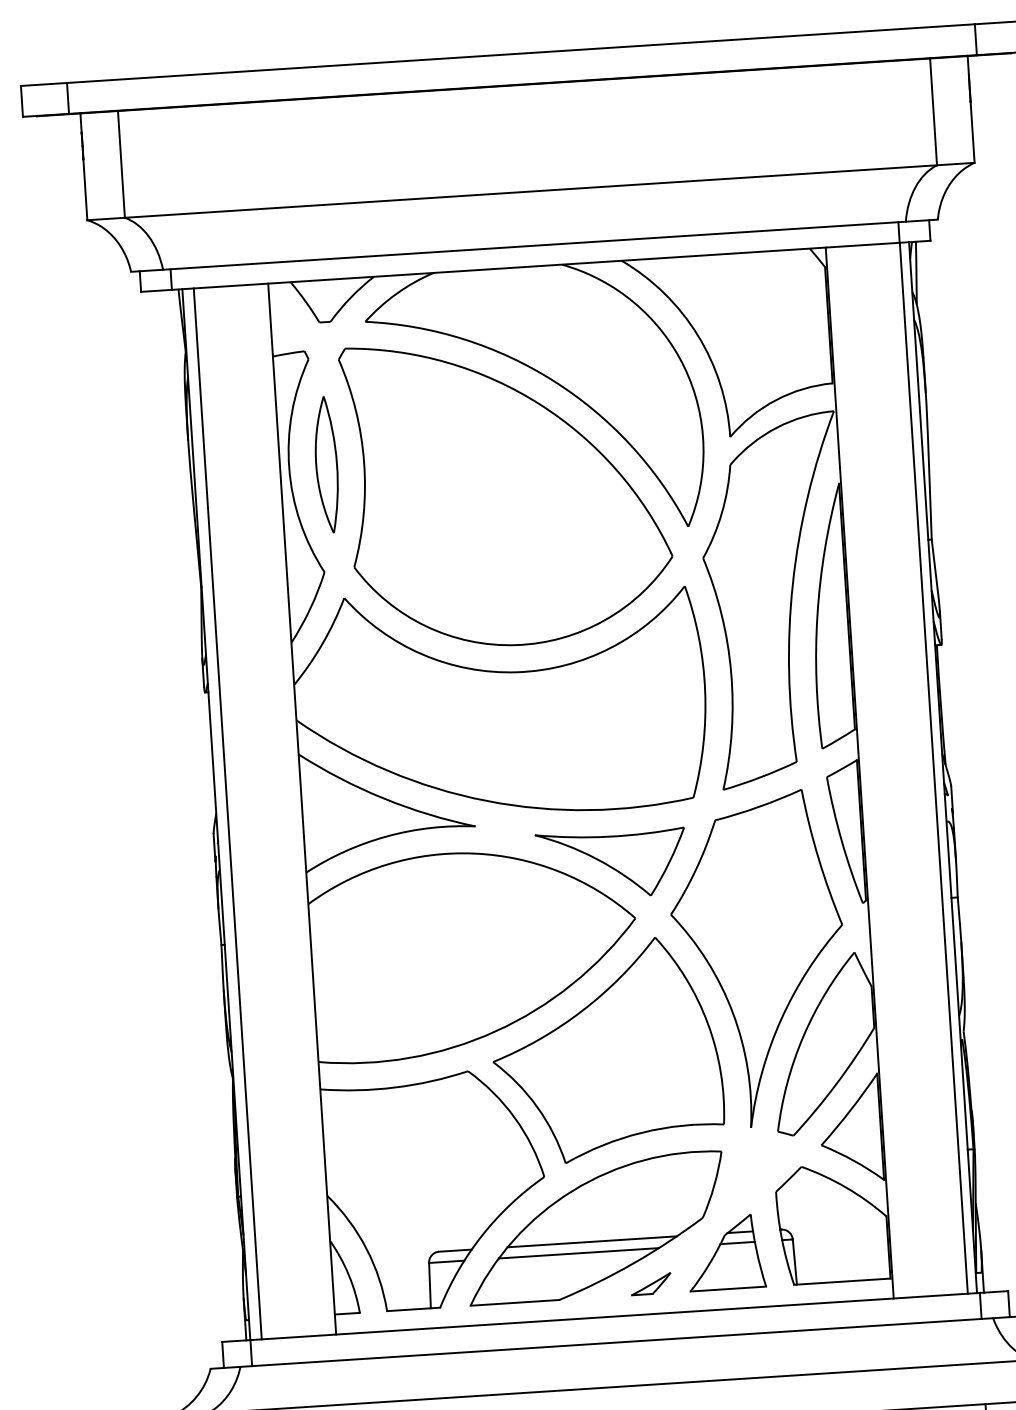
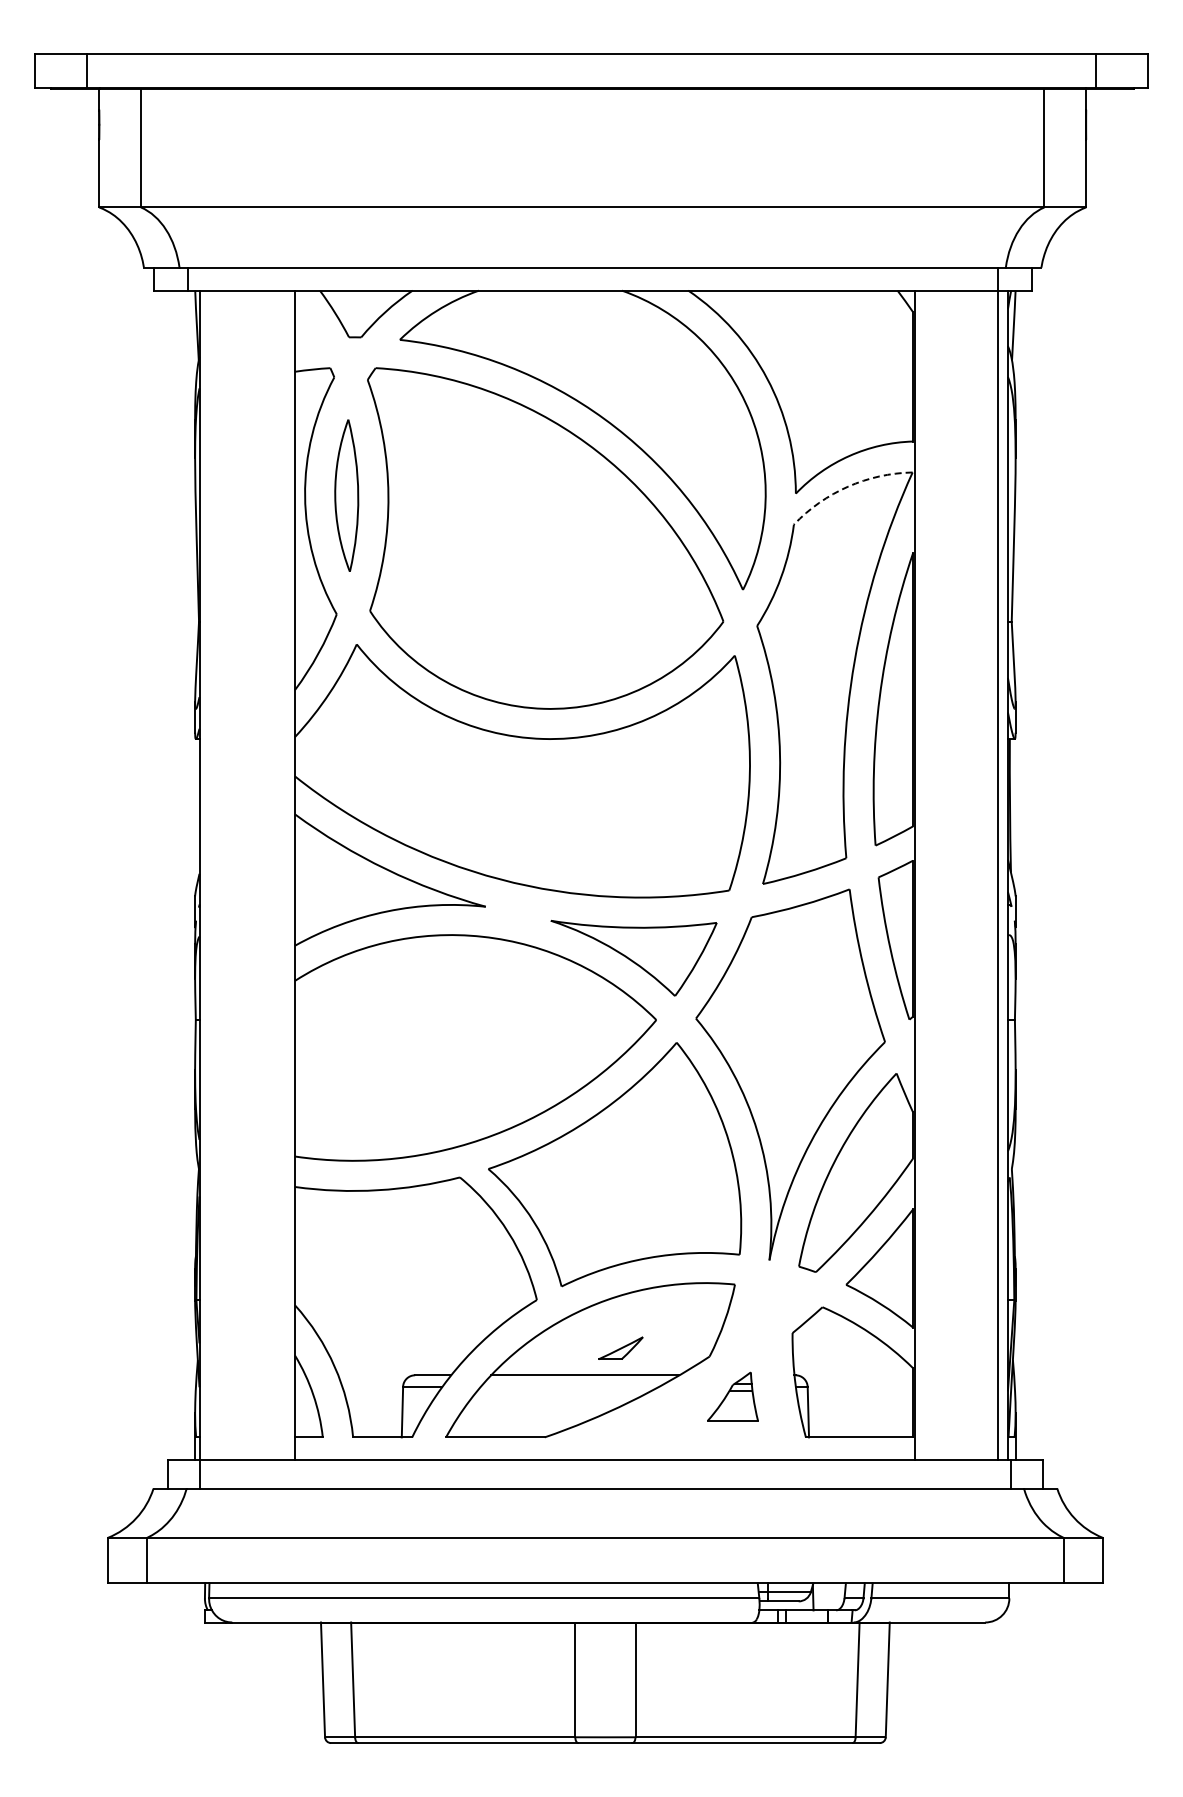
arc: (777, 427) -> (848, 486), solid -> dashed
line: (227, 813) -> (212, 874), removed
part: (725, 1252) -> (732, 1396), size x0.6
line: (578, 1253) -> (569, 1387), removed
part: (651, 1283) -> (620, 1347), moved

